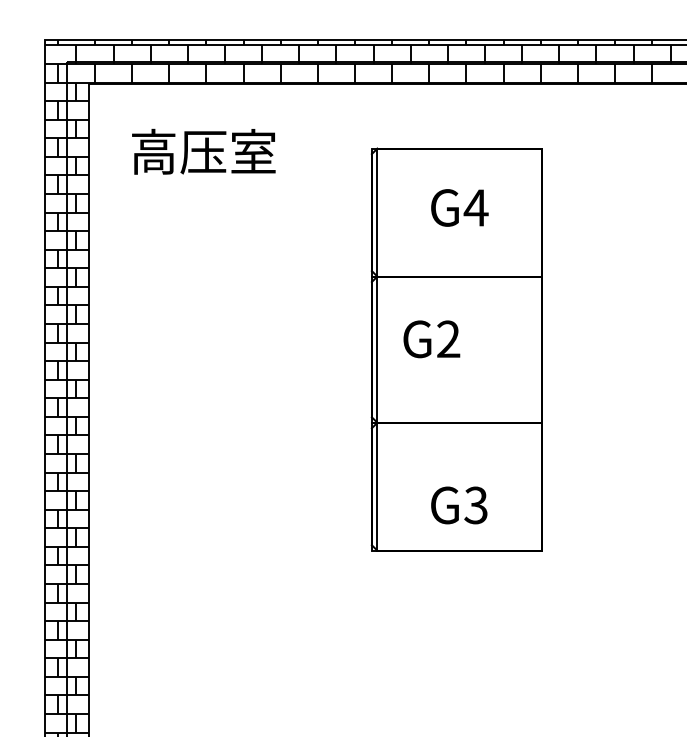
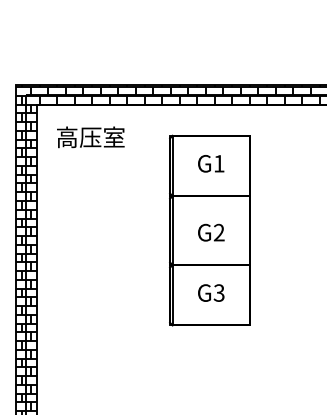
text: (476, 207) -> (219, 163), G4 -> G1
text: (432, 338) -> (211, 232), moved
text: (459, 504) -> (211, 292), moved

